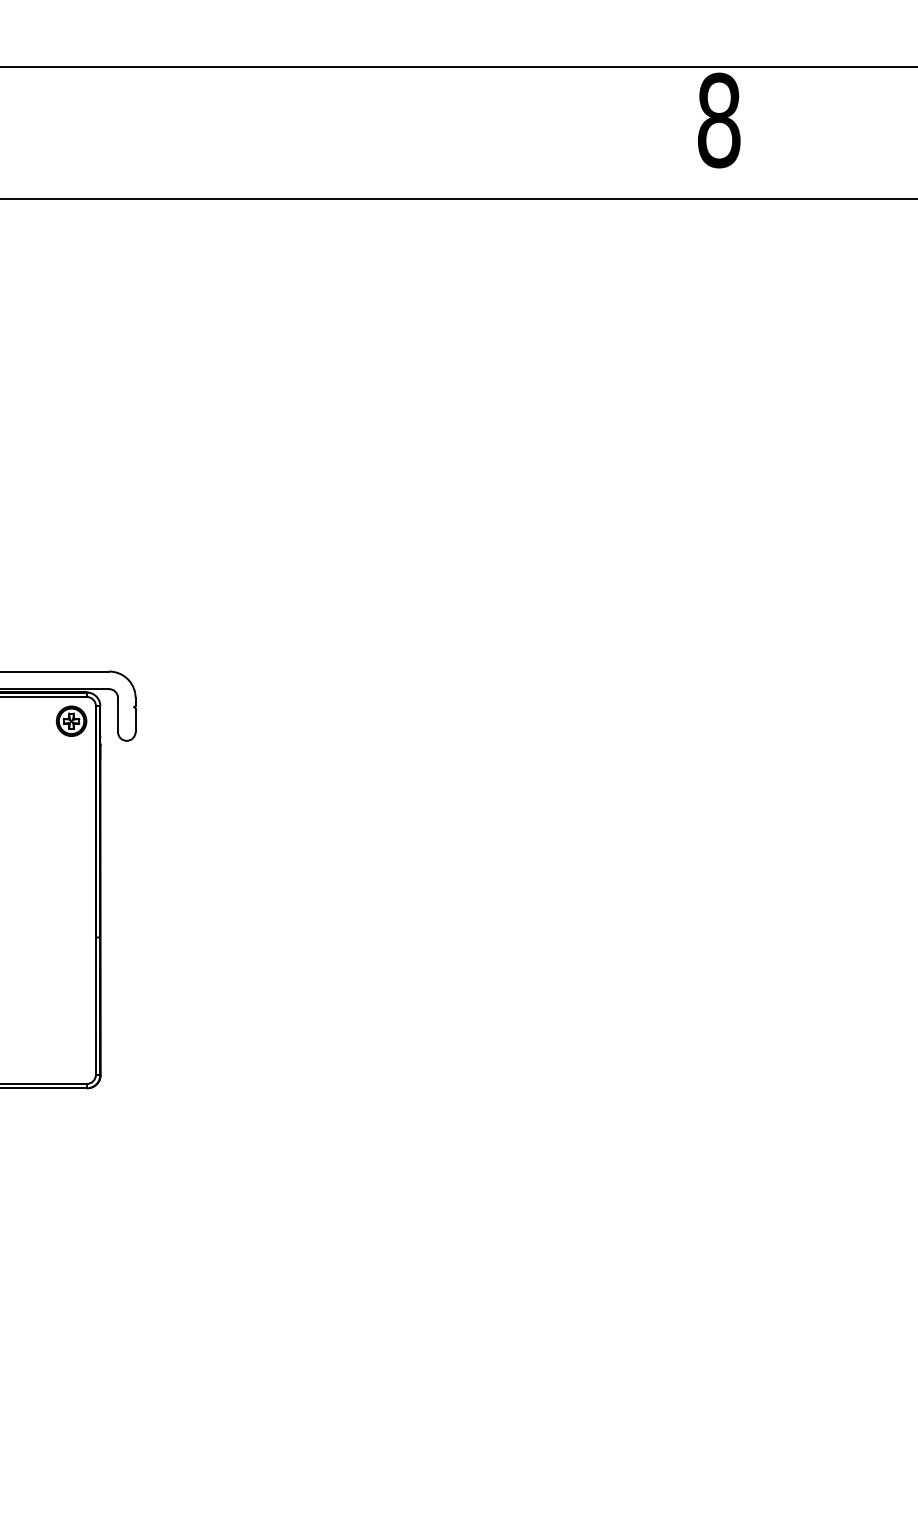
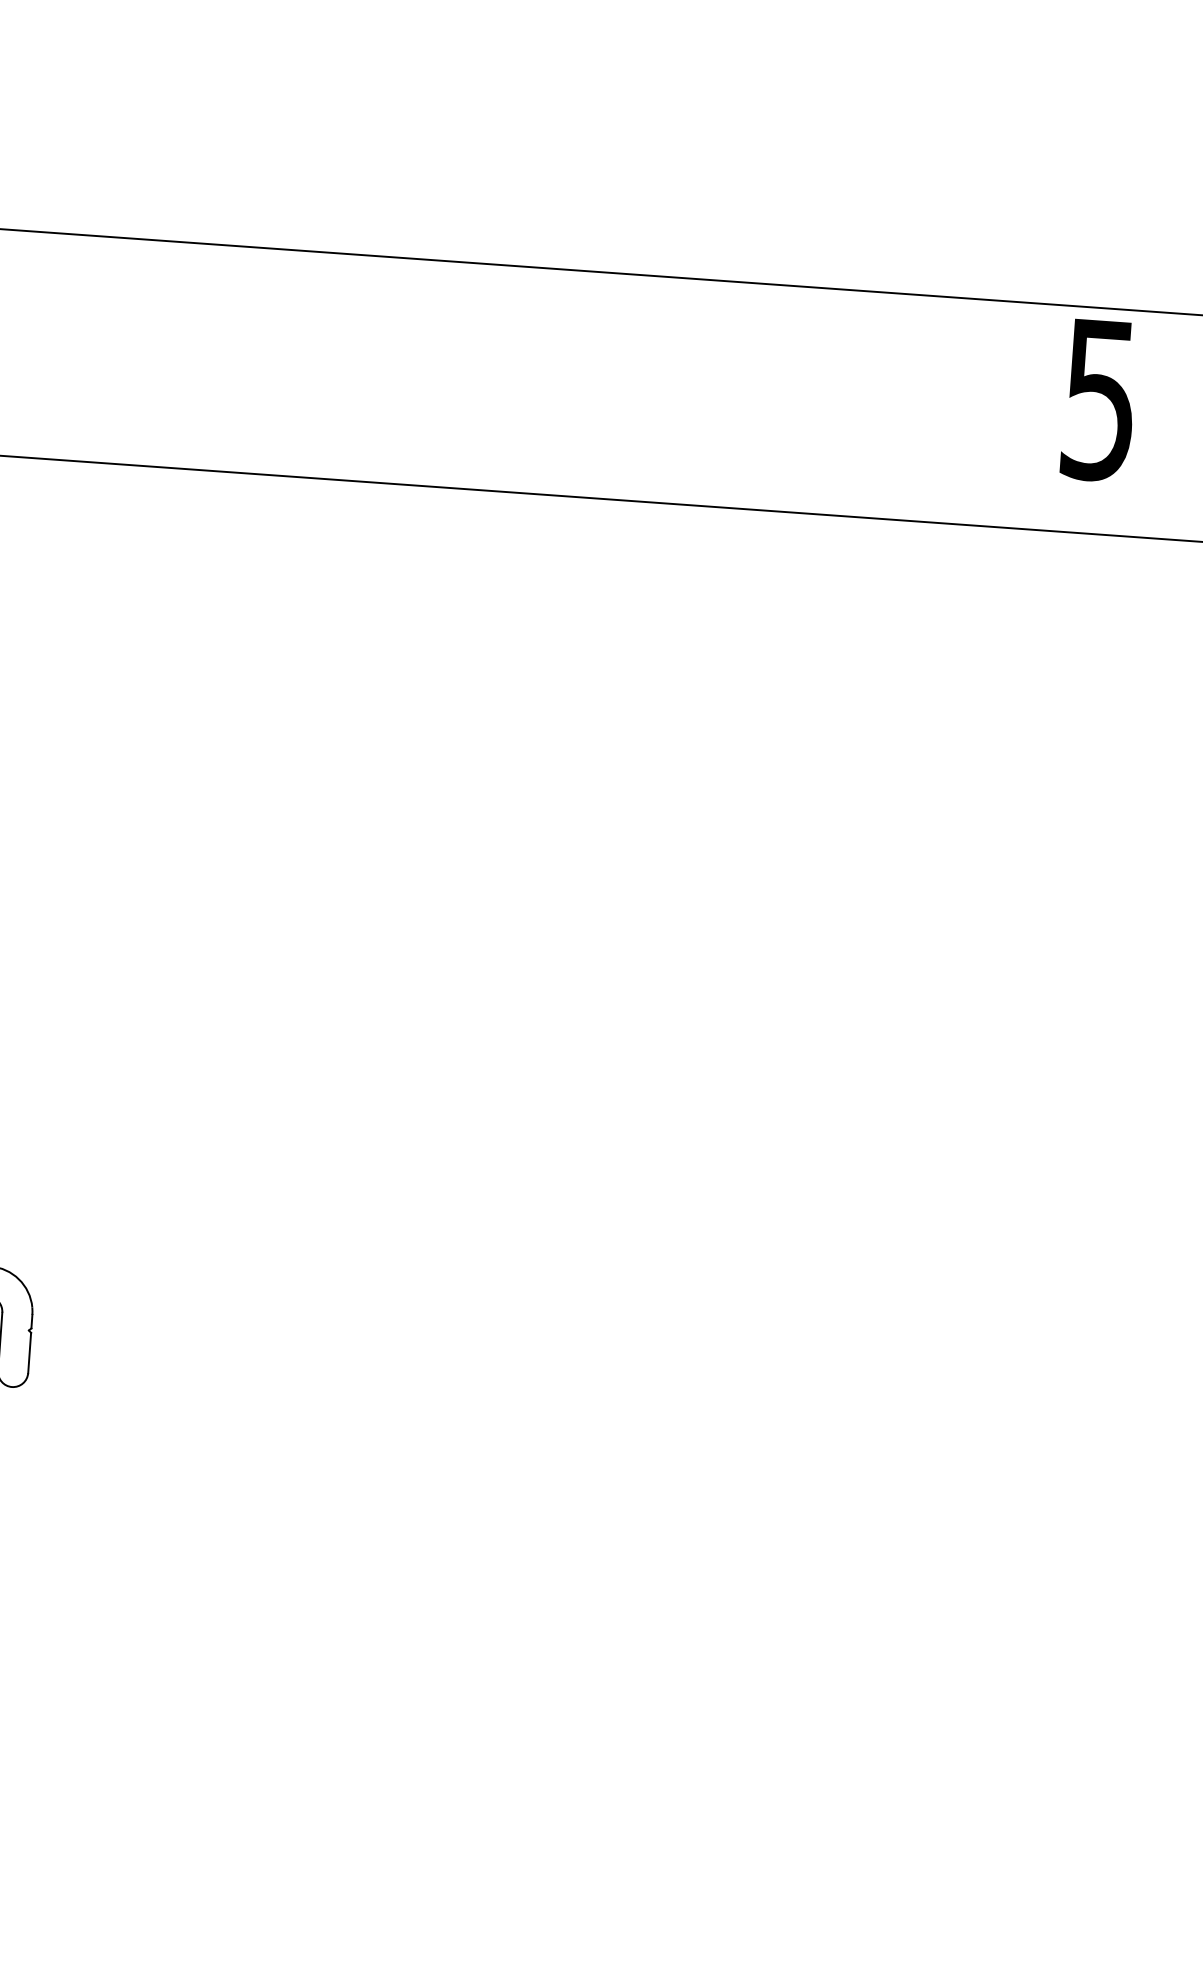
text: (718, 120) -> (1098, 399), 8 -> 5

